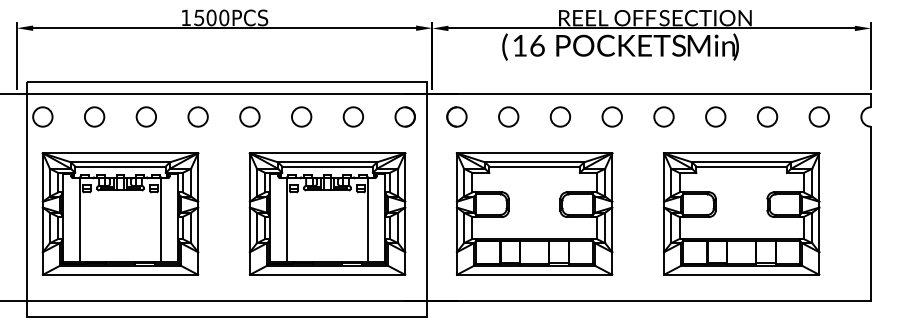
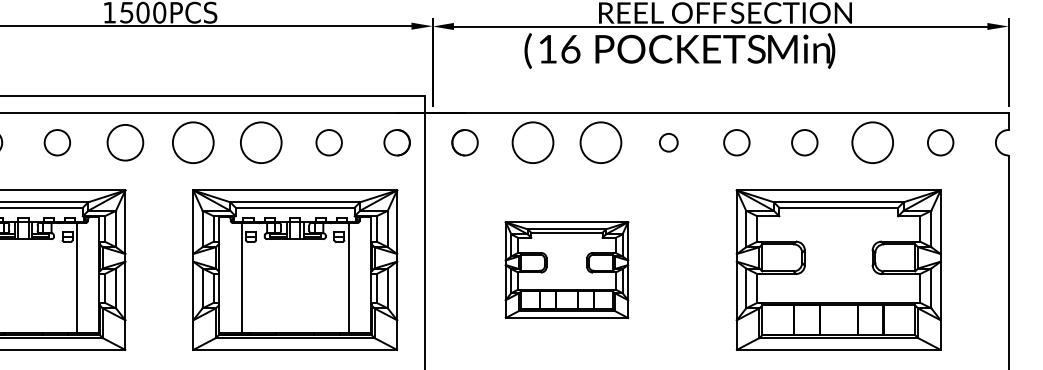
circle: (197, 116) -> (124, 142), size x1.4
circle: (249, 116) -> (192, 142), size x1.6
circle: (301, 116) -> (261, 142), size x1.6
circle: (508, 116) -> (532, 142), size x1.6
circle: (560, 116) -> (600, 142), size x1.6
circle: (611, 116) -> (667, 142), size x0.7
circle: (767, 116) -> (872, 142), size x1.6
part: (534, 213) -> (566, 269), size x0.6

